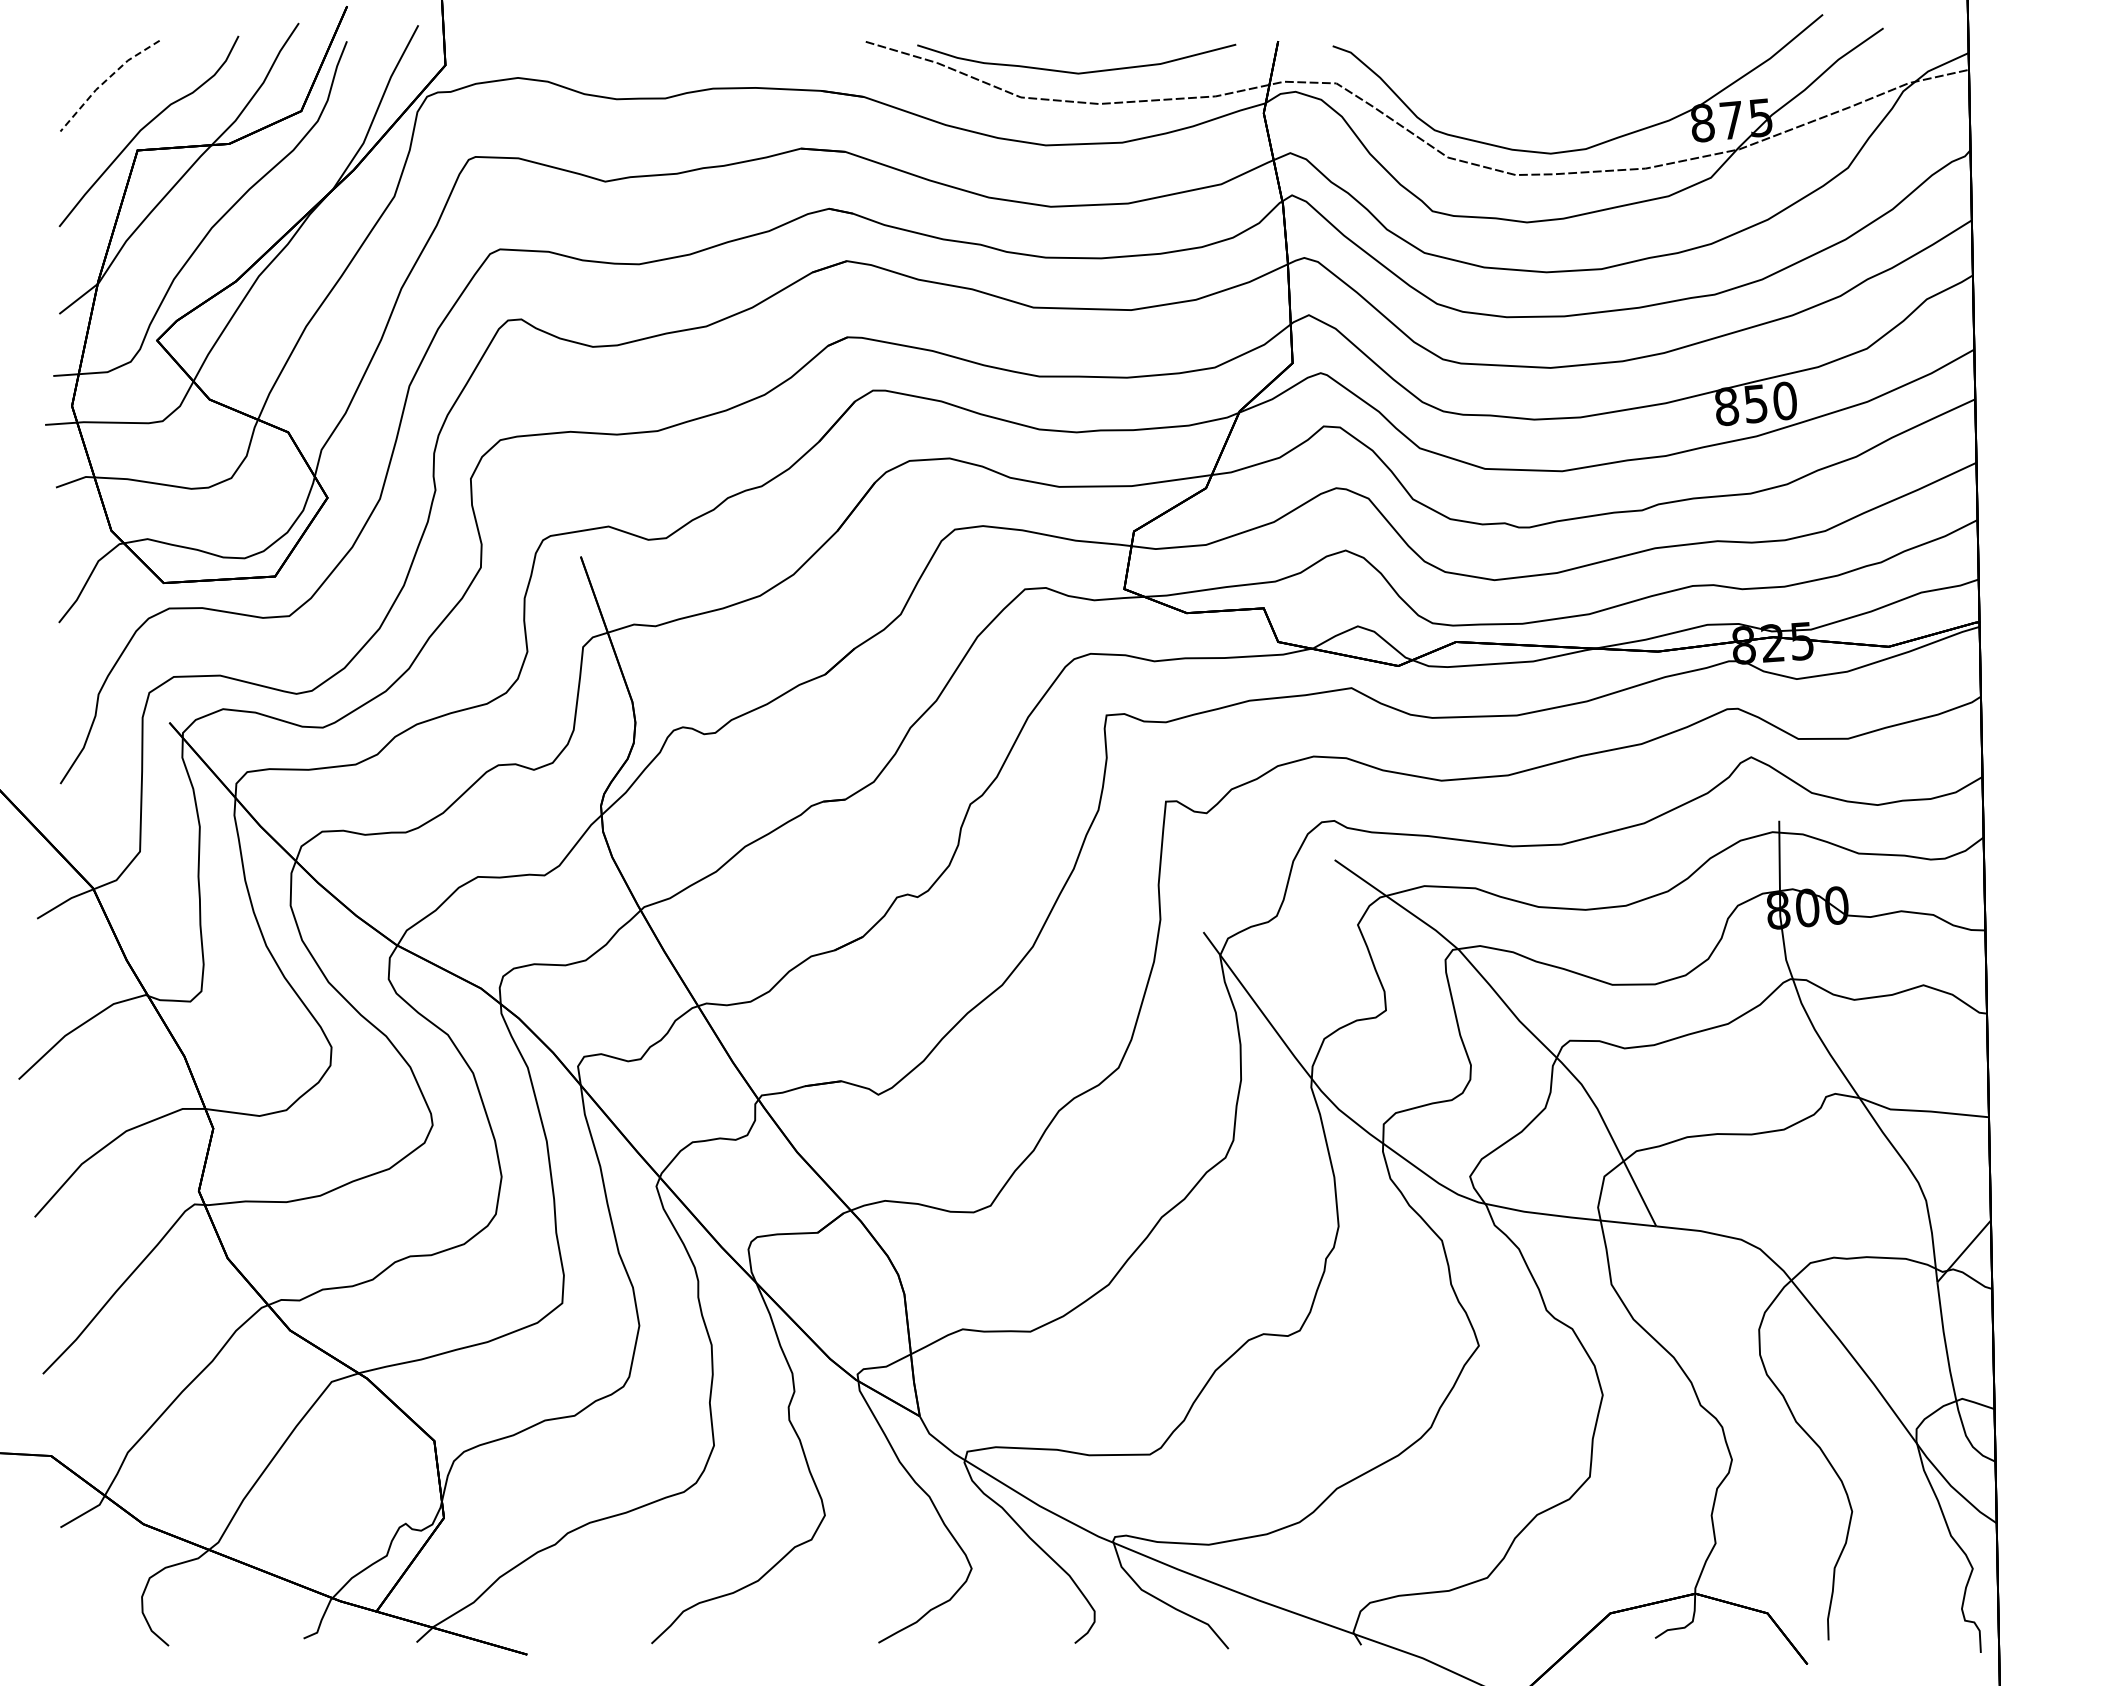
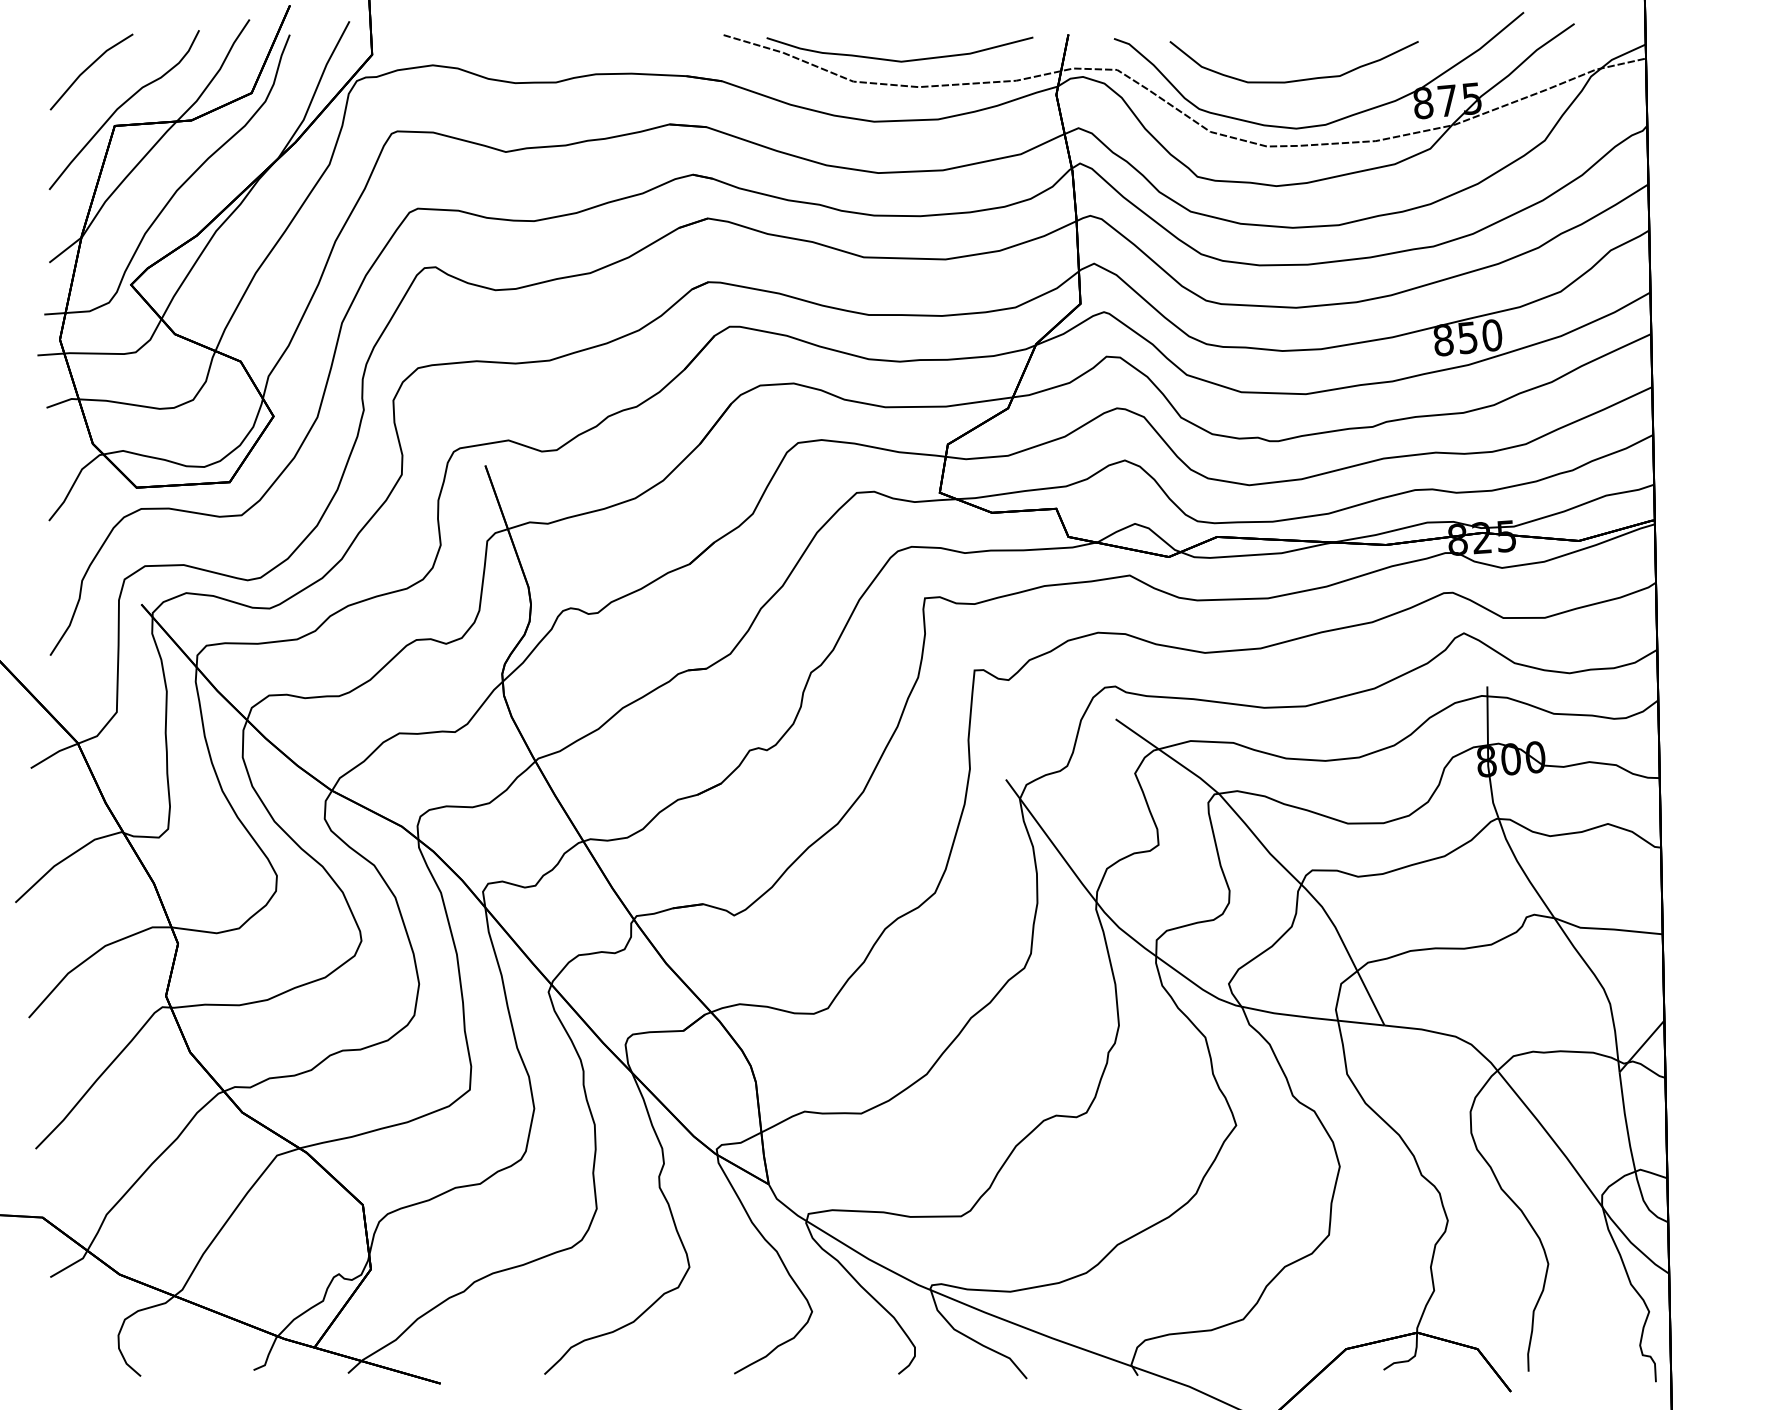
line: (105, 81) -> (87, 68), dashed -> solid
curve: (1549, 95) -> (1295, 80), added

